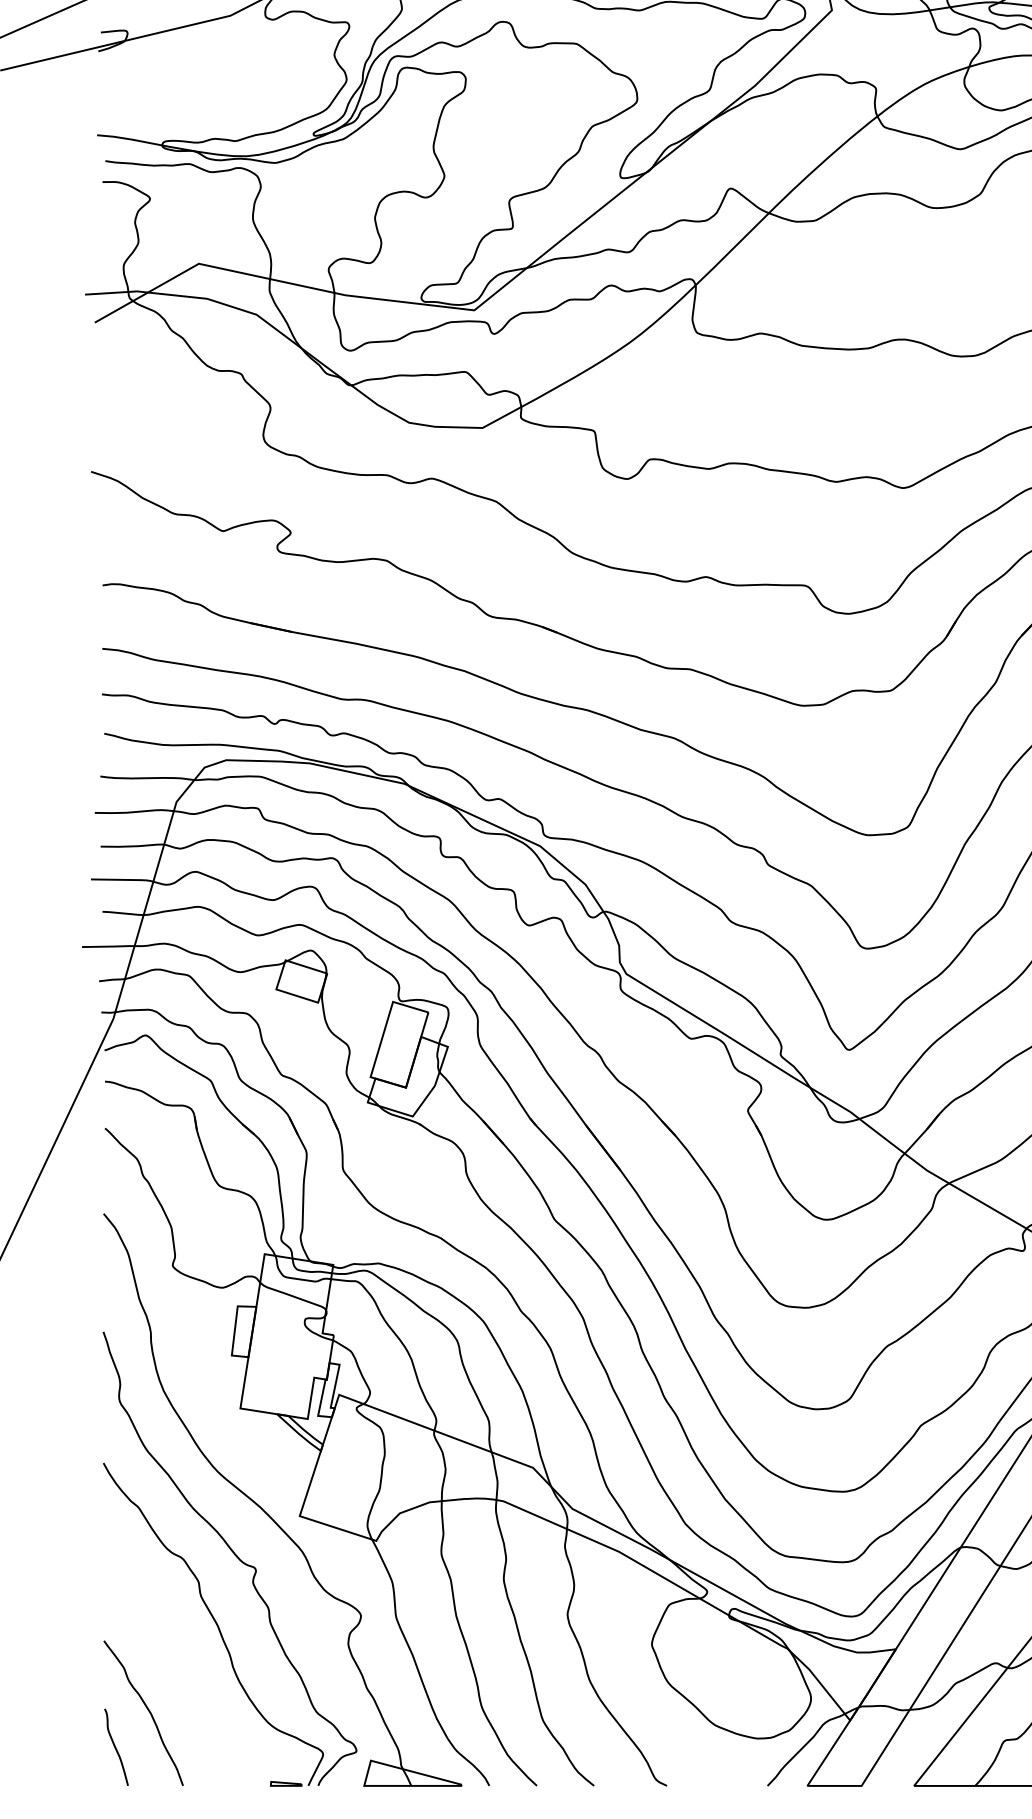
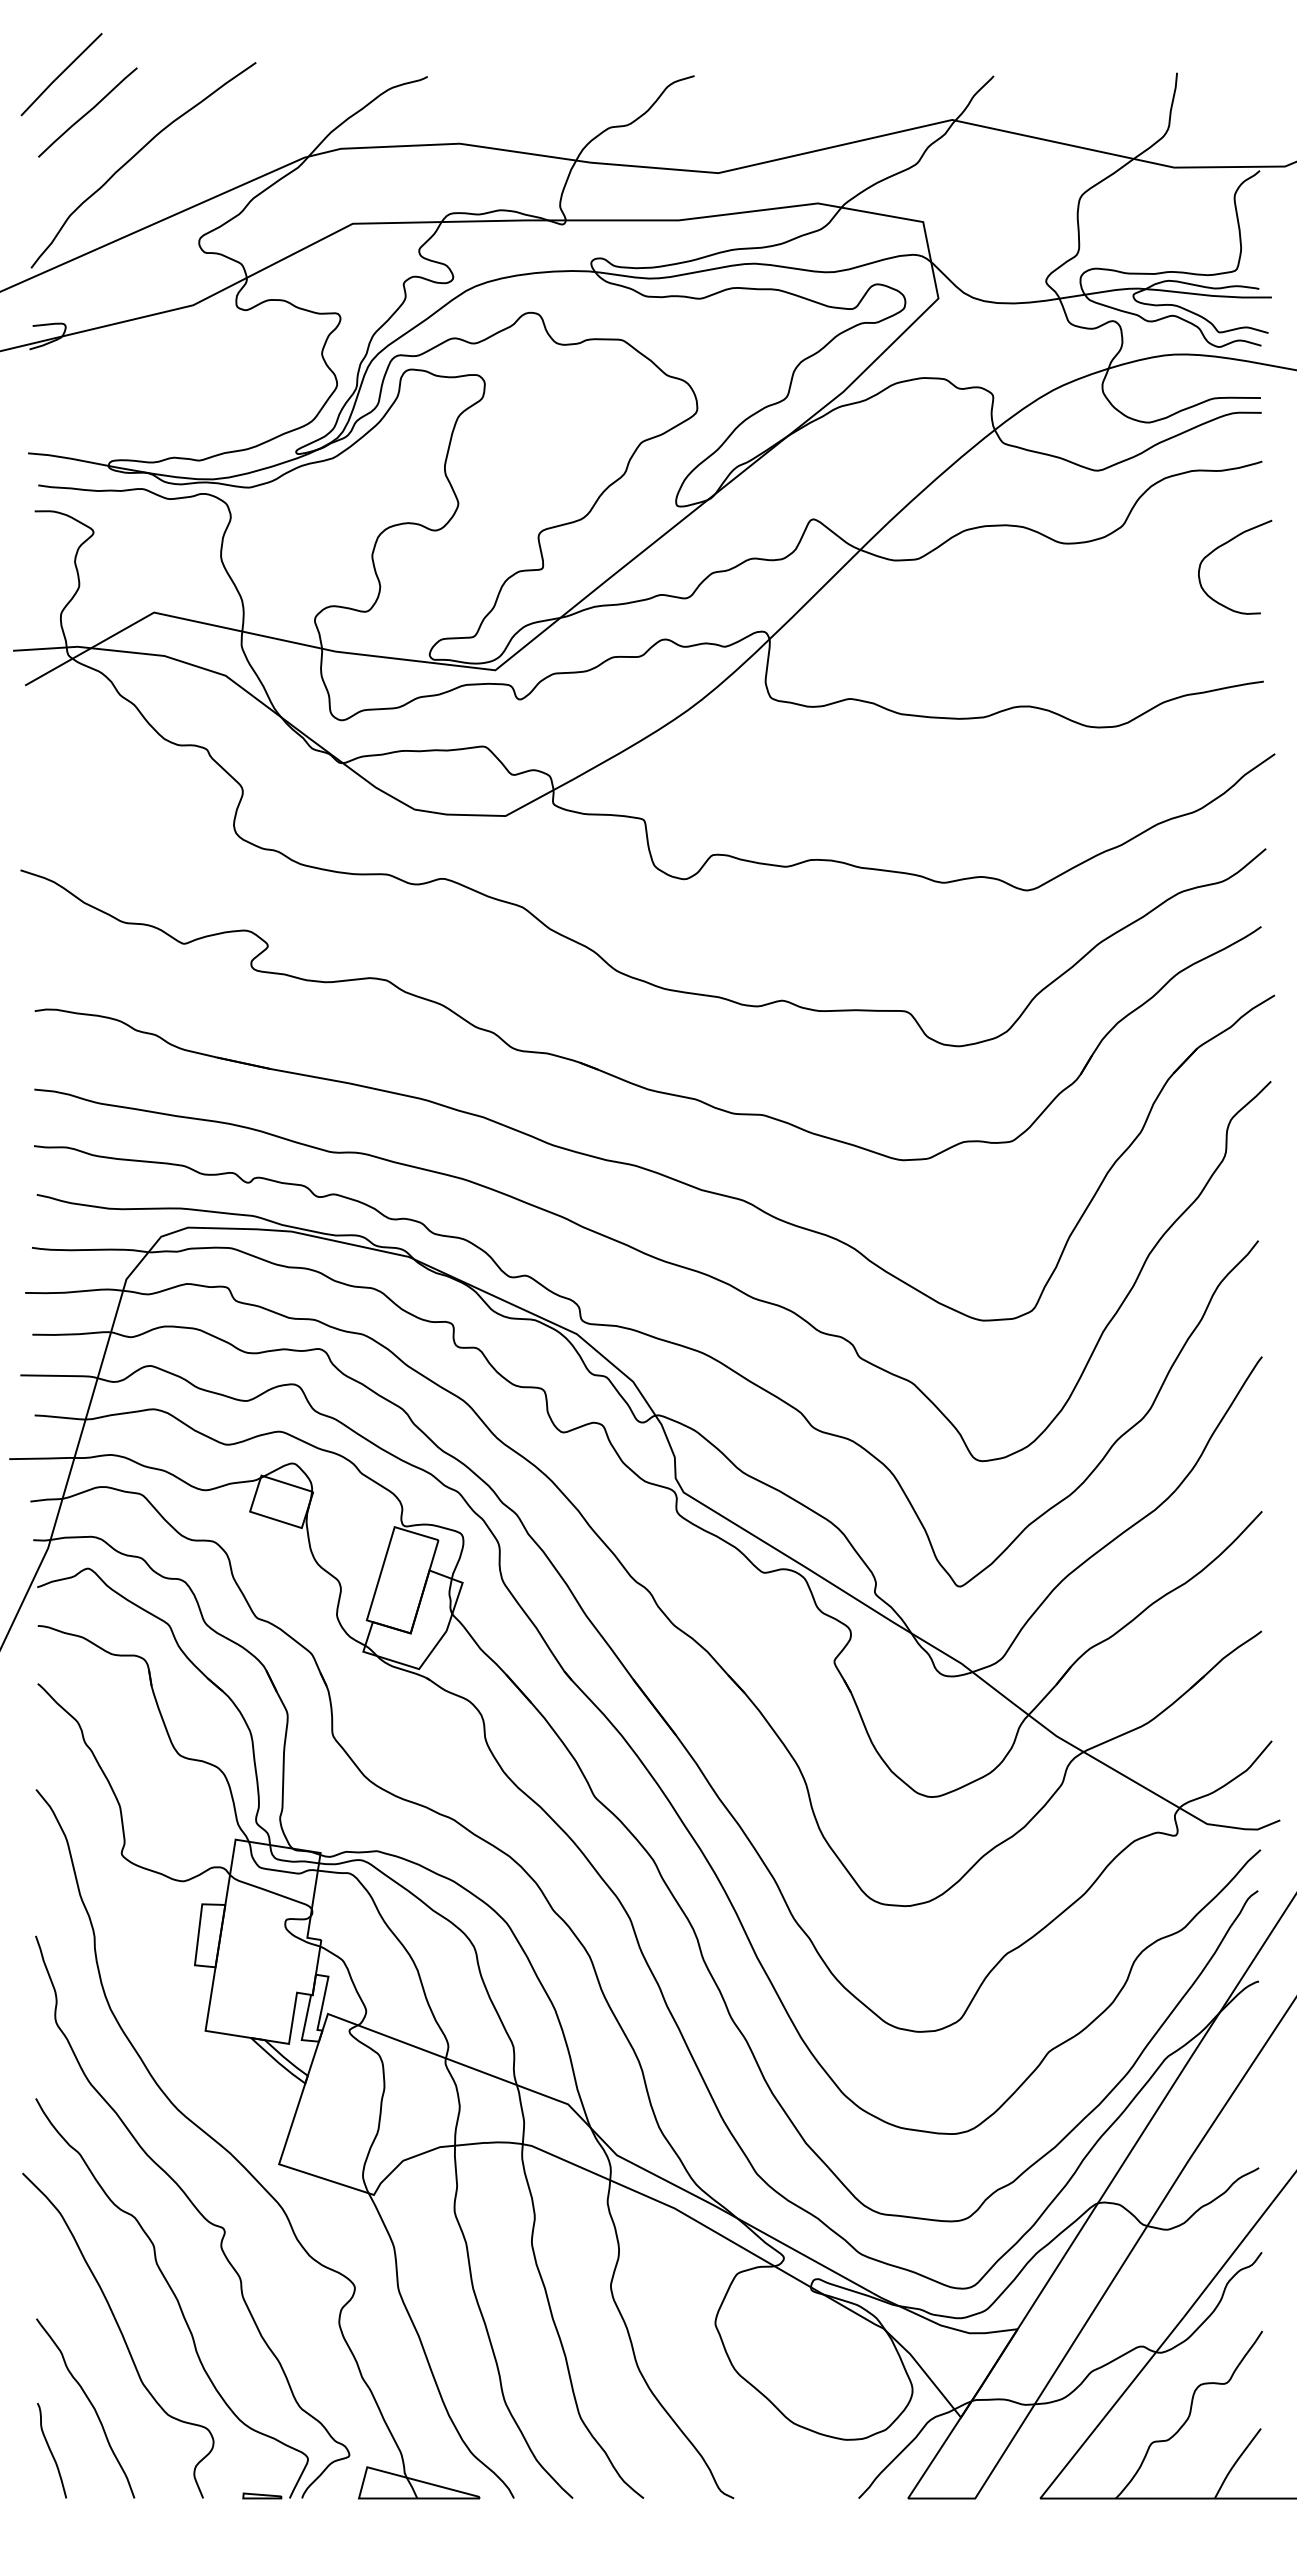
curve: (171, 1652) -> (120, 2333), added

